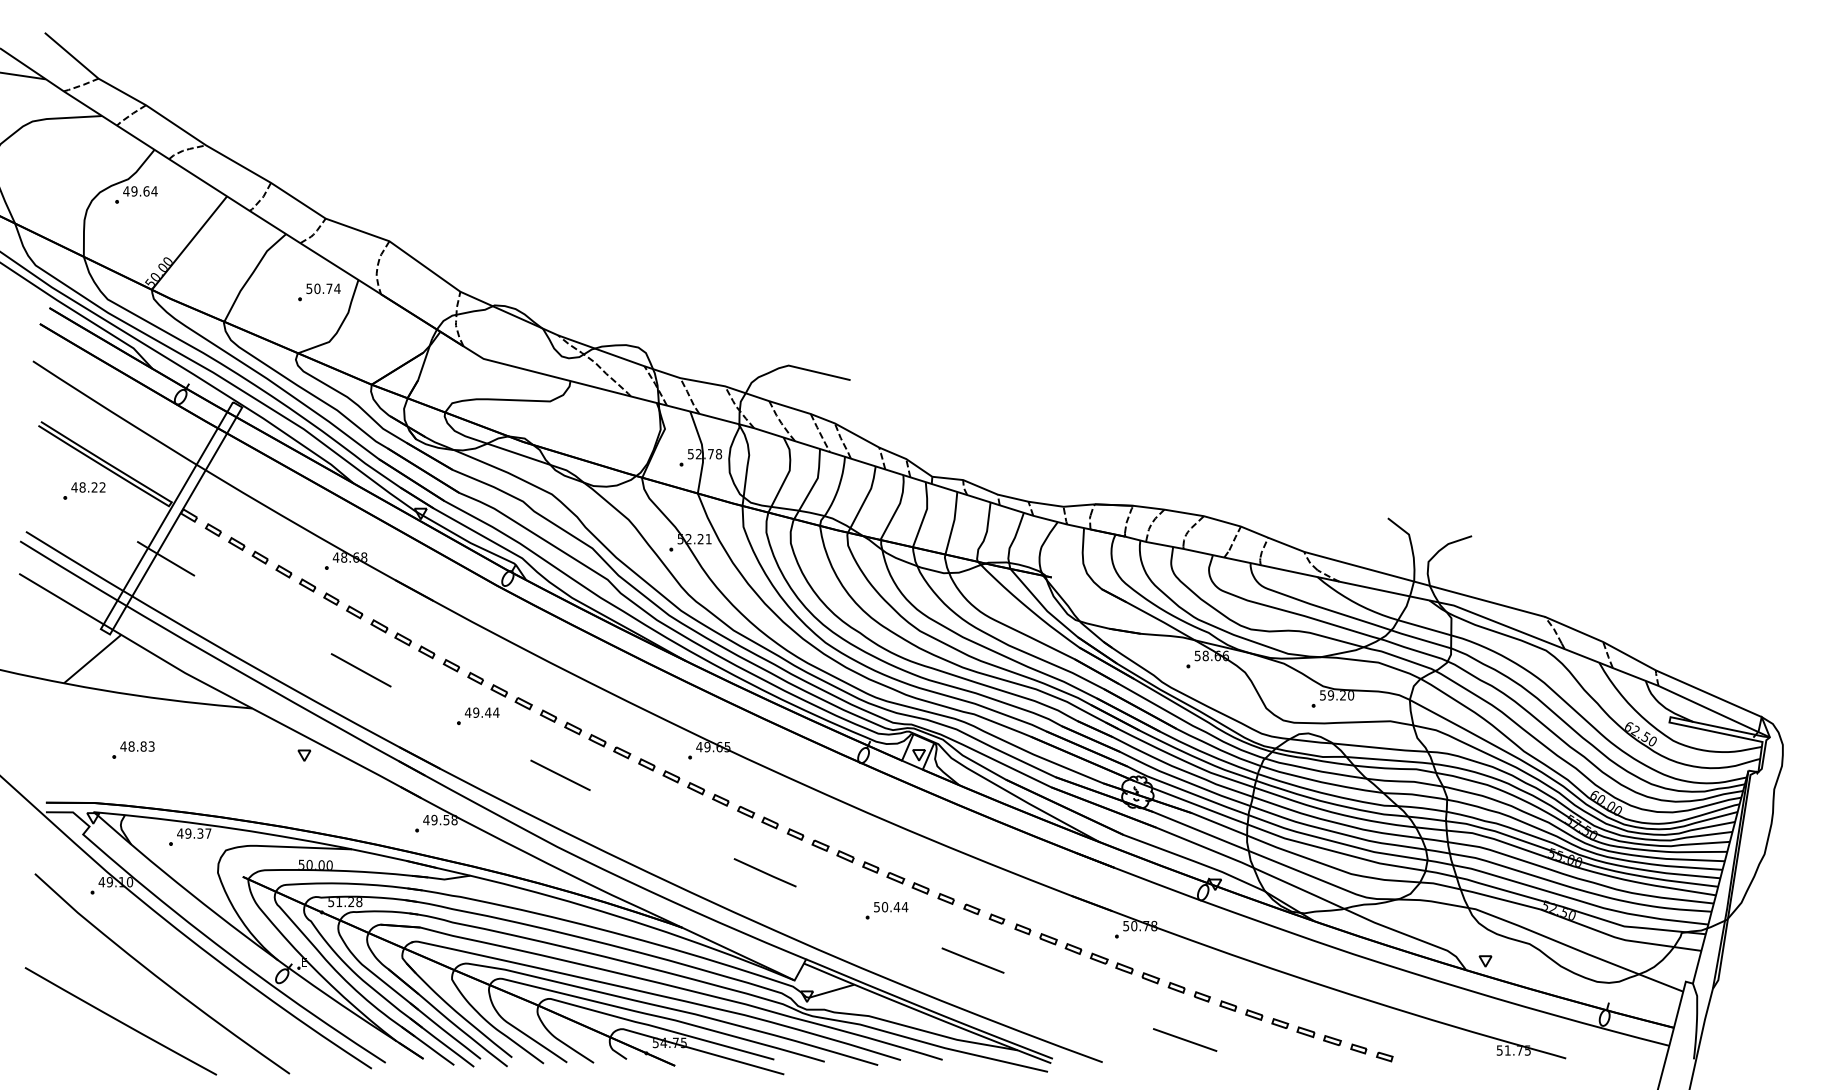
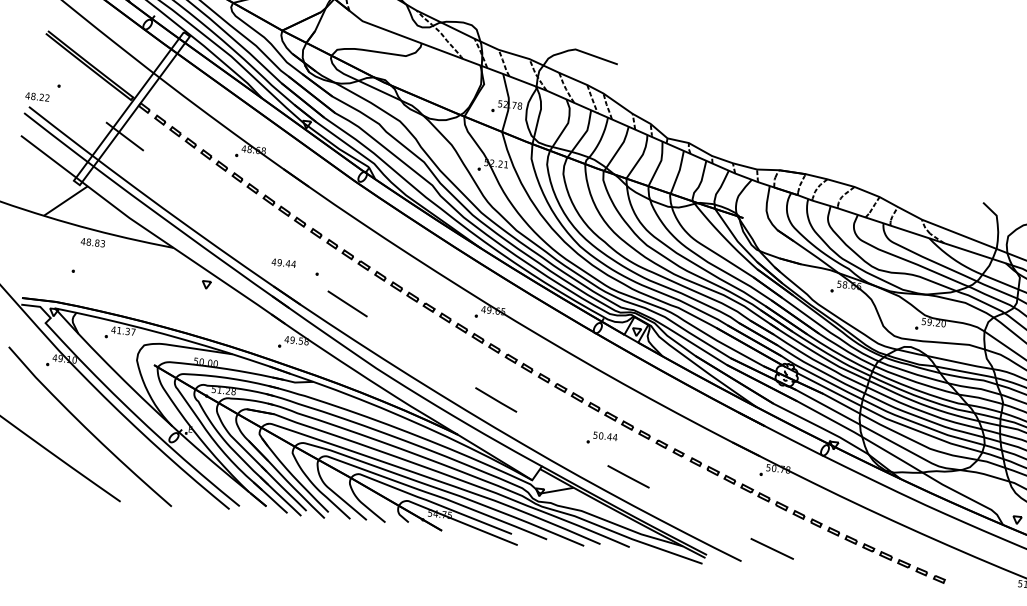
text: (88, 487) -> (37, 96), moved
line: (360, 670) -> (252, 229), removed
text: (481, 712) -> (283, 262), moved
text: (137, 746) -> (92, 242), moved
line: (560, 774) -> (347, 303), moved
text: (188, 833) -> (119, 330), 49.37 -> 41.37
line: (764, 872) -> (495, 399), moved
line: (972, 960) -> (628, 476), moved
line: (1185, 1039) -> (772, 548), moved

